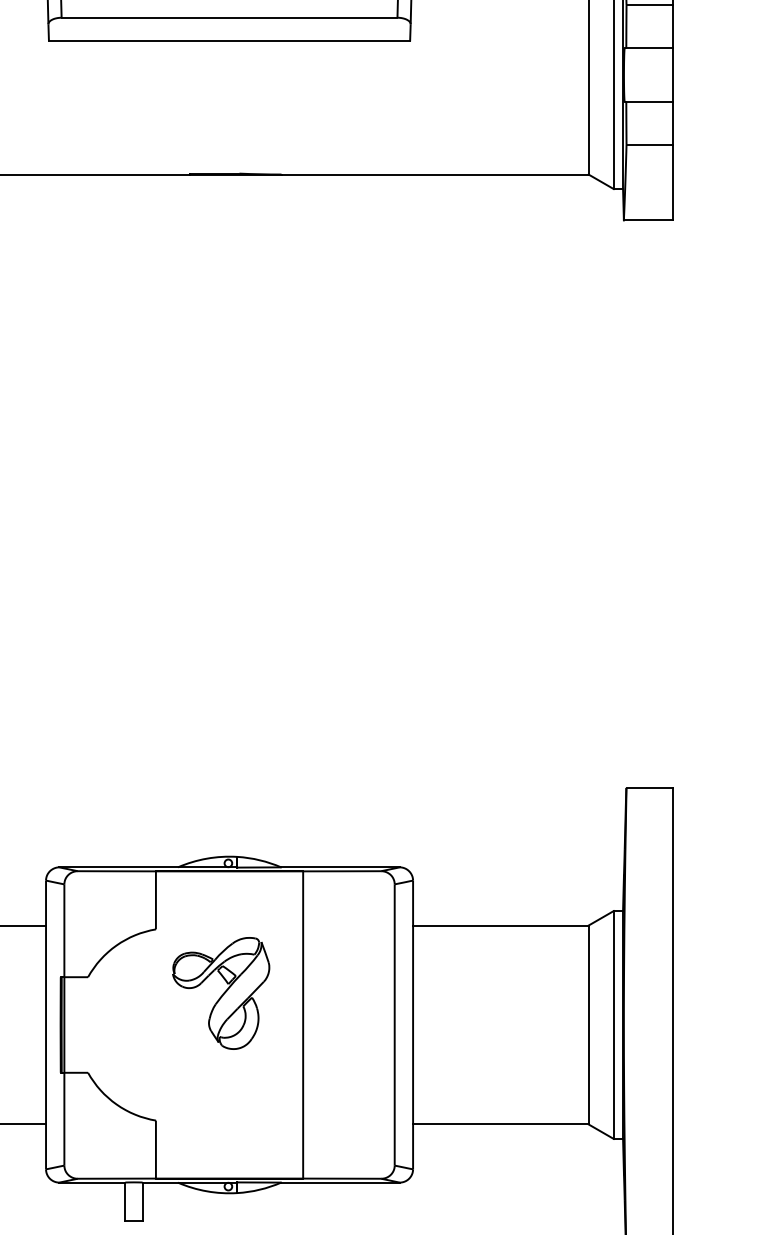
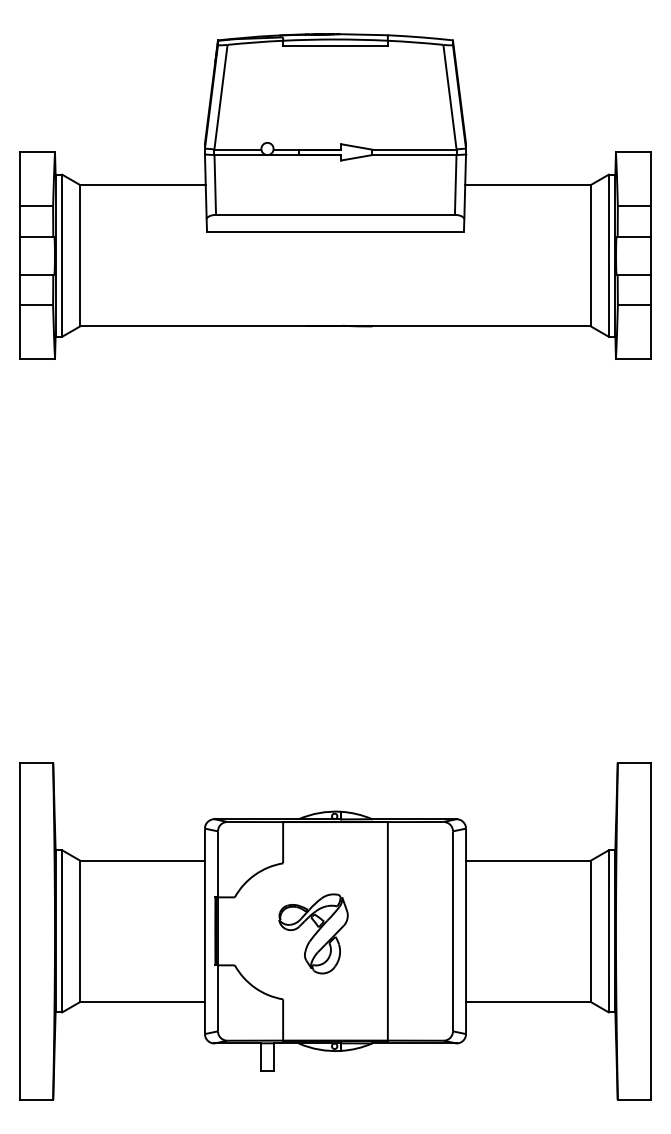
part: (221, 992) -> (313, 933), moved

